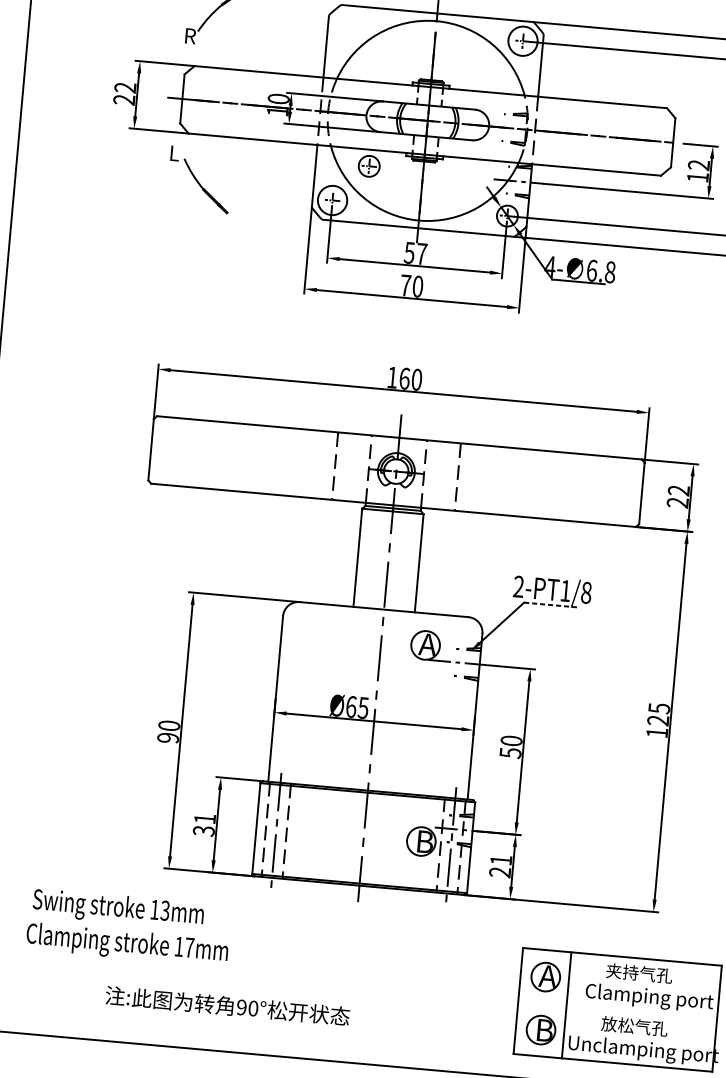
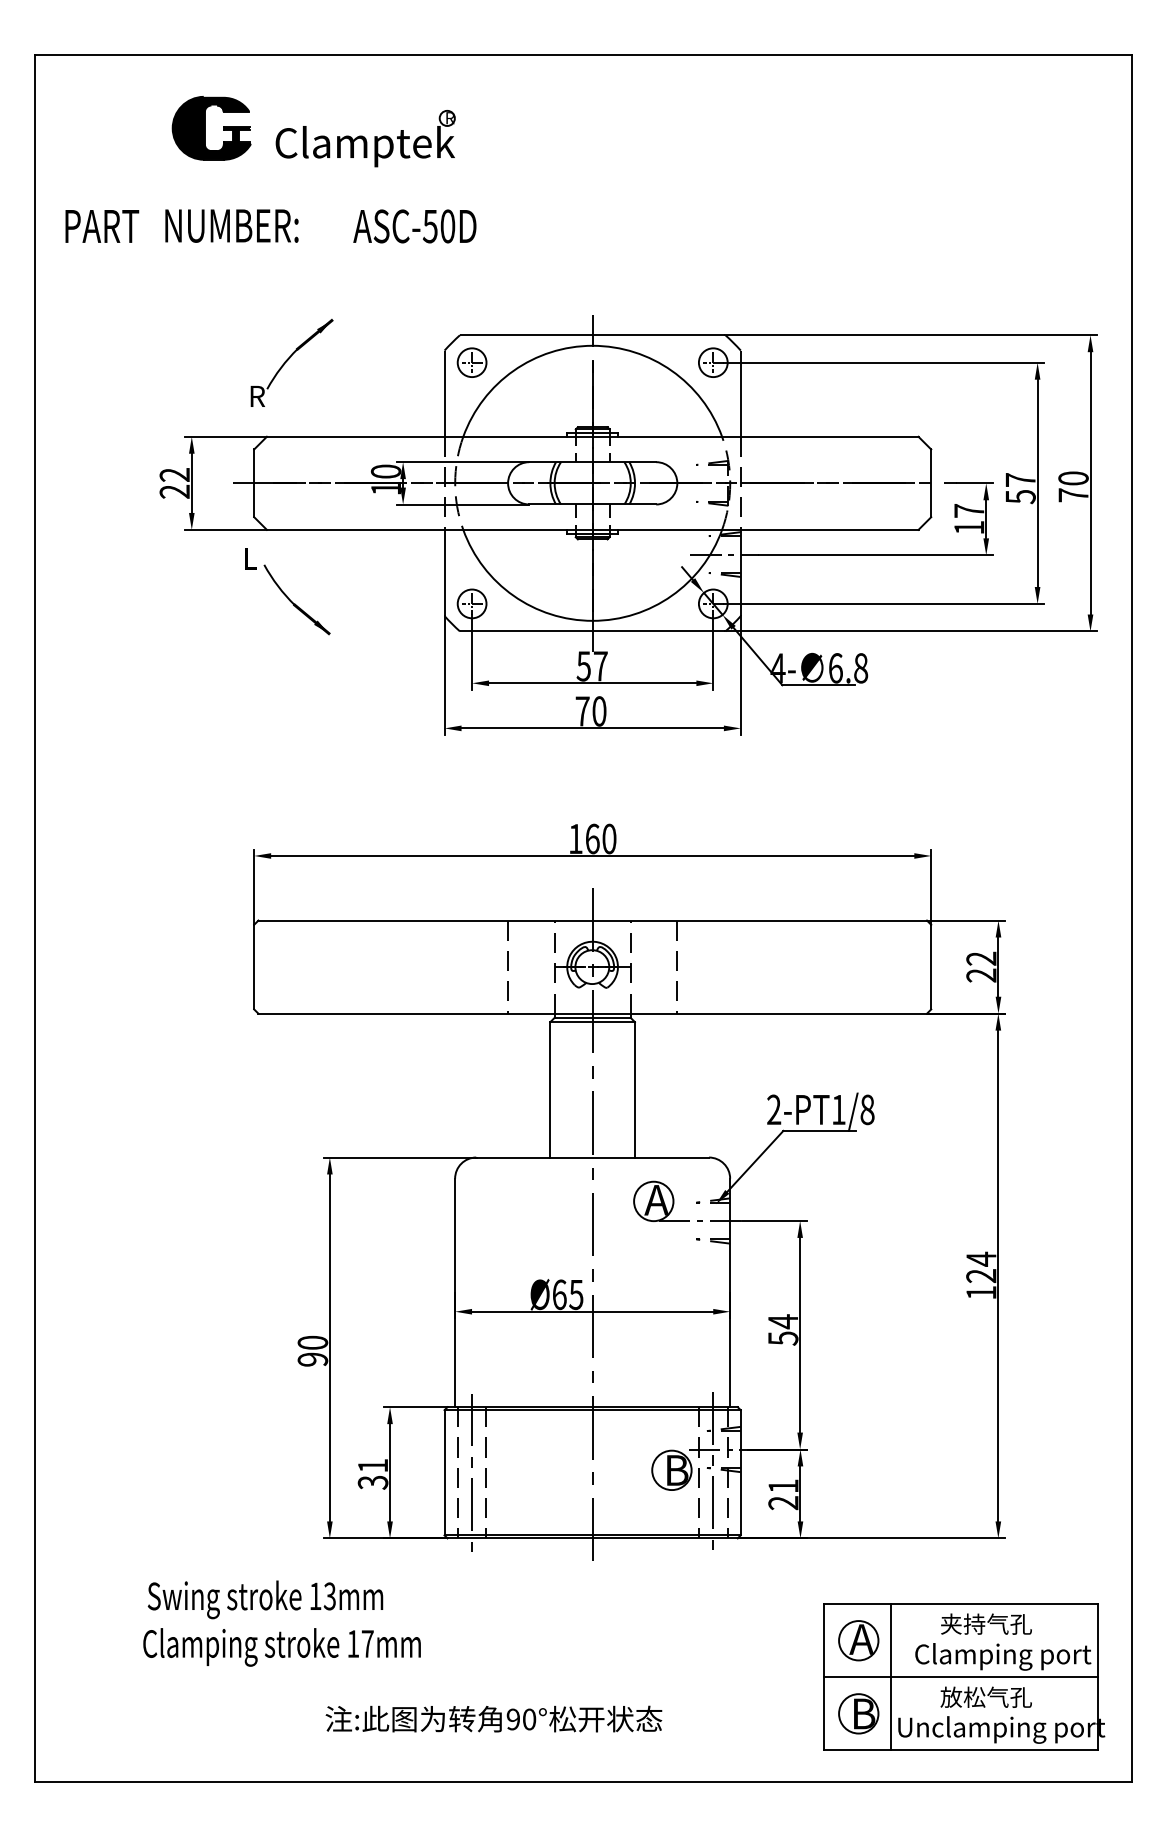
circle: (522, 41) -> (712, 362), size x0.71
text: (699, 164) -> (969, 510), 12 -> 17
part: (368, 166) -> (471, 362), moved
circle: (332, 200) -> (471, 603), size x0.71
line: (550, 604) -> (819, 1130), dashed -> solid
text: (659, 707) -> (981, 1258), 125 -> 124
text: (511, 740) -> (783, 1321), 50 -> 54
text: (227, 1005) -> (493, 1718), moved
line: (617, 1009) -> (961, 1676), added

